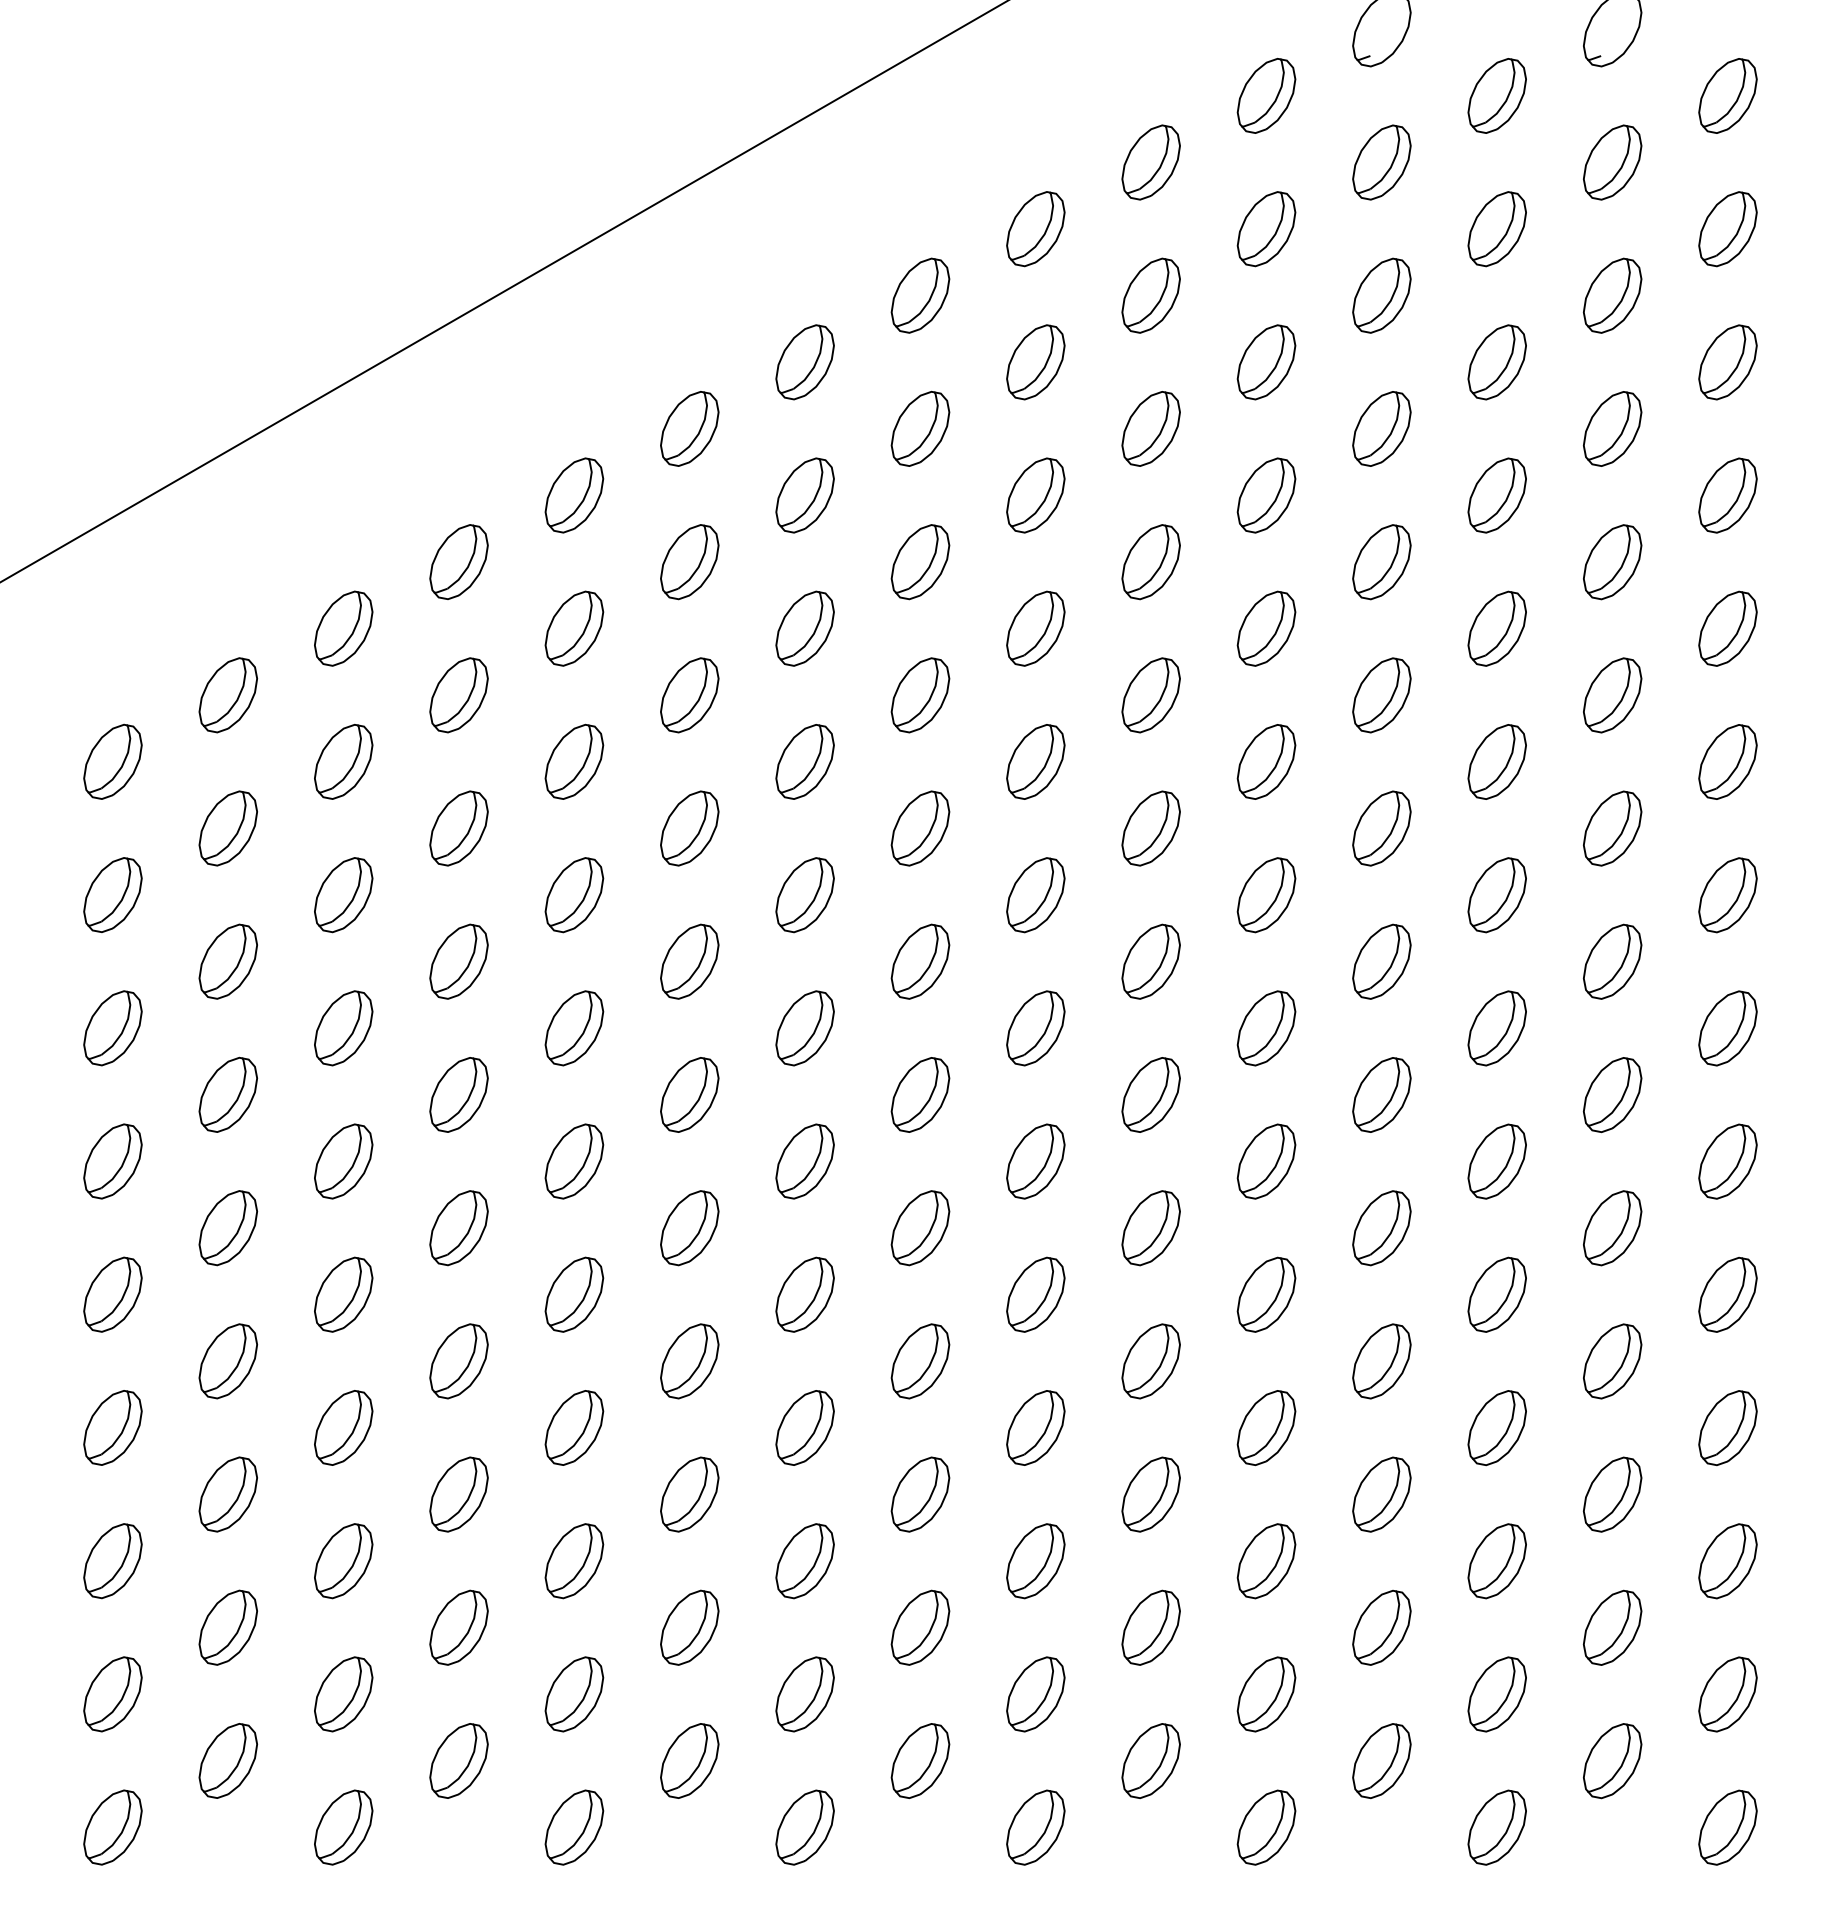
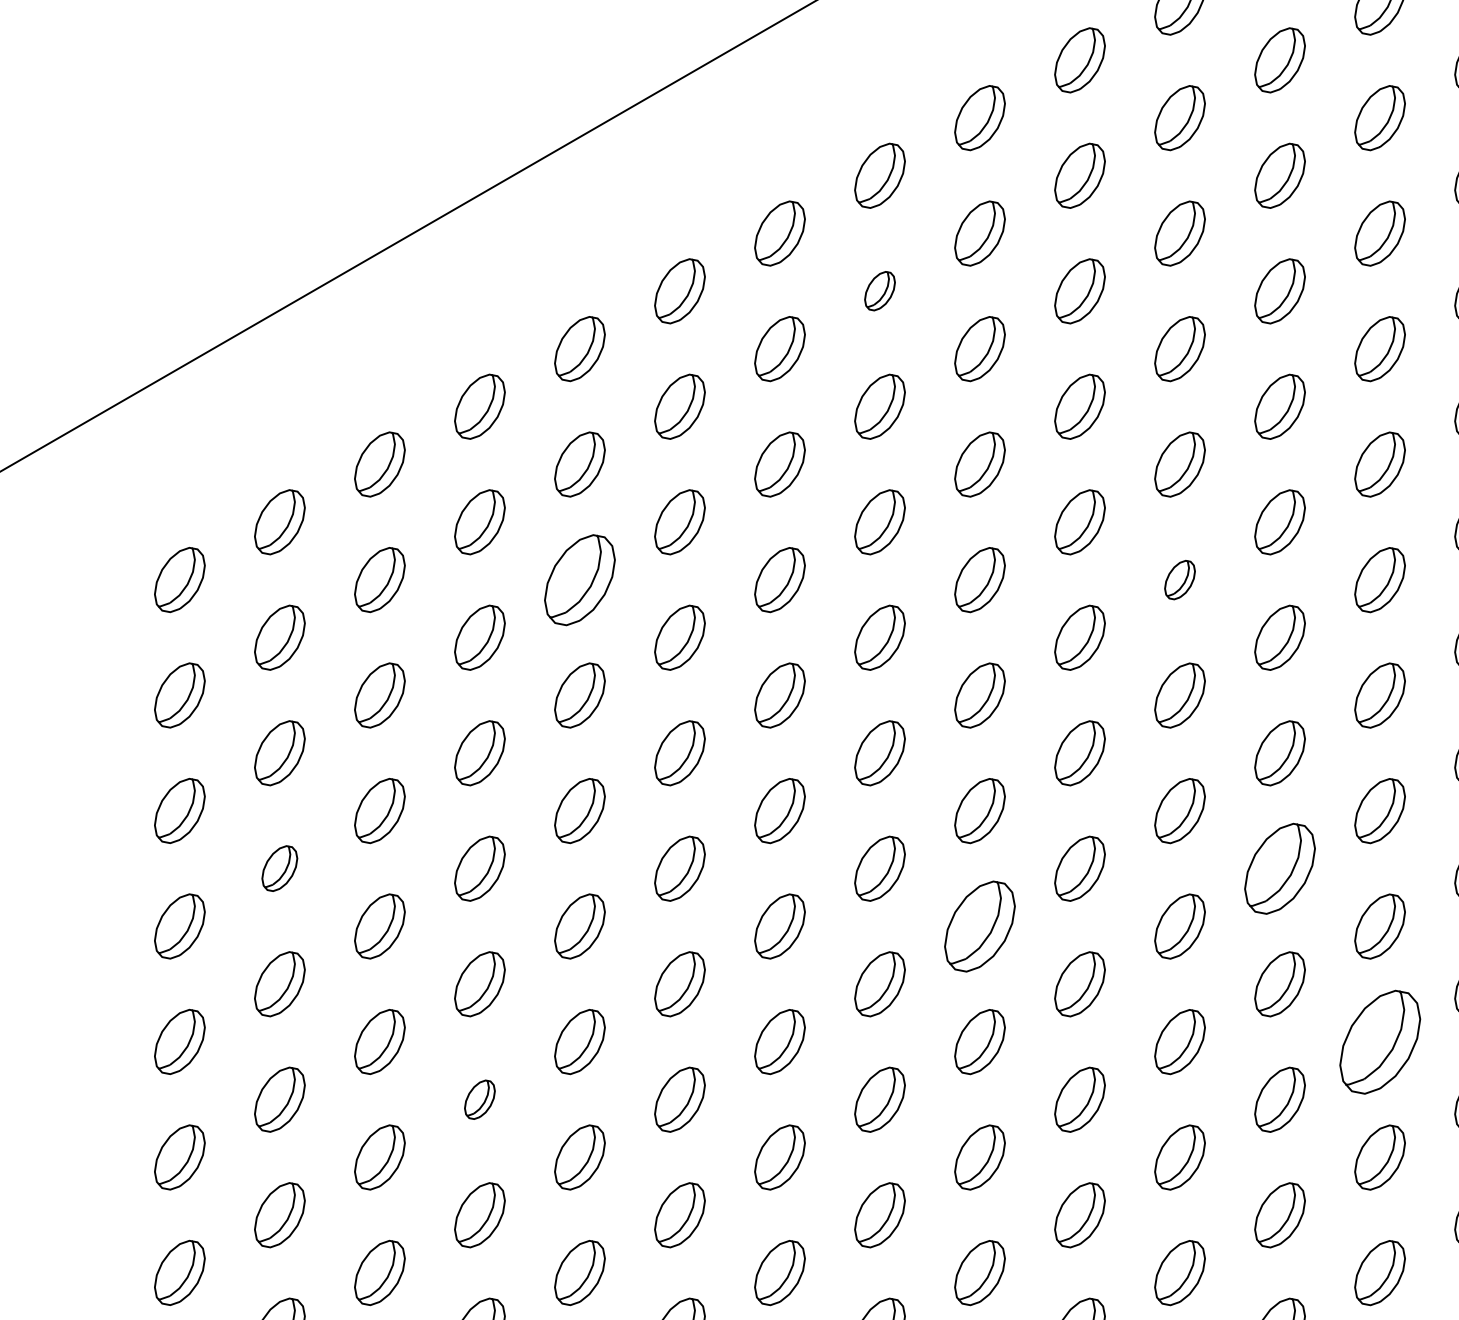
part: (920, 428) -> (880, 290), size x0.6
part: (574, 761) -> (580, 579), size x1.4
part: (1266, 761) -> (1180, 579), size x0.6
part: (227, 1094) -> (279, 868), size x0.7
part: (1381, 1094) -> (1279, 868), size x1.4
part: (1035, 1161) -> (979, 926), size x1.4
part: (1496, 1294) -> (1379, 1041), size x1.6
part: (458, 1361) -> (479, 1099), size x0.6

